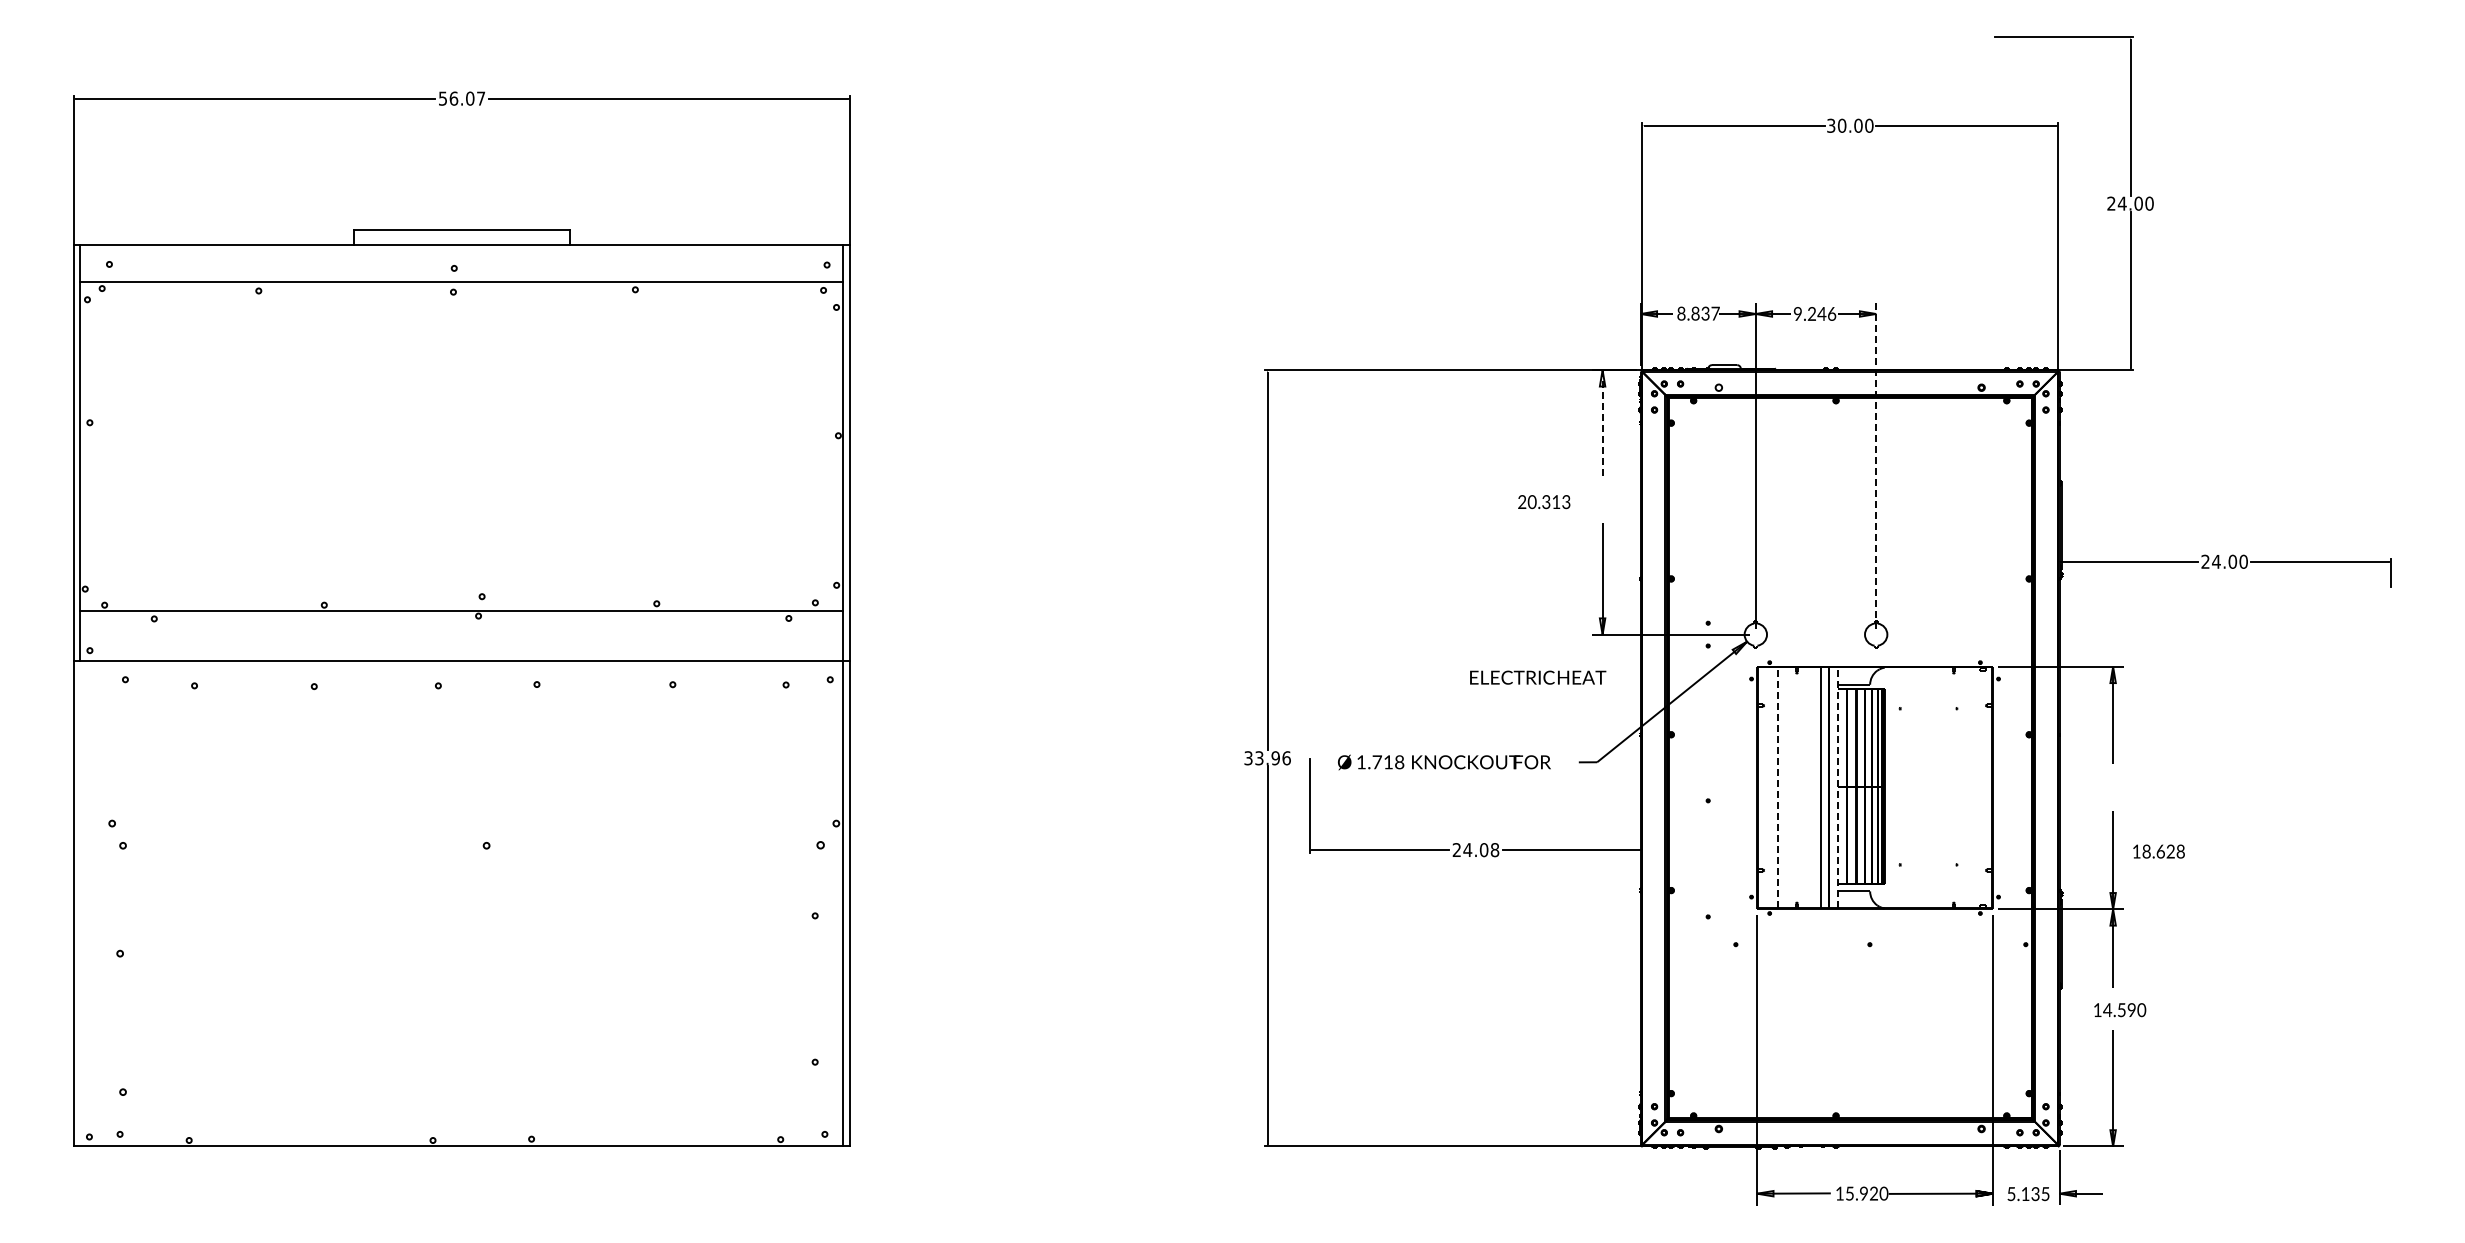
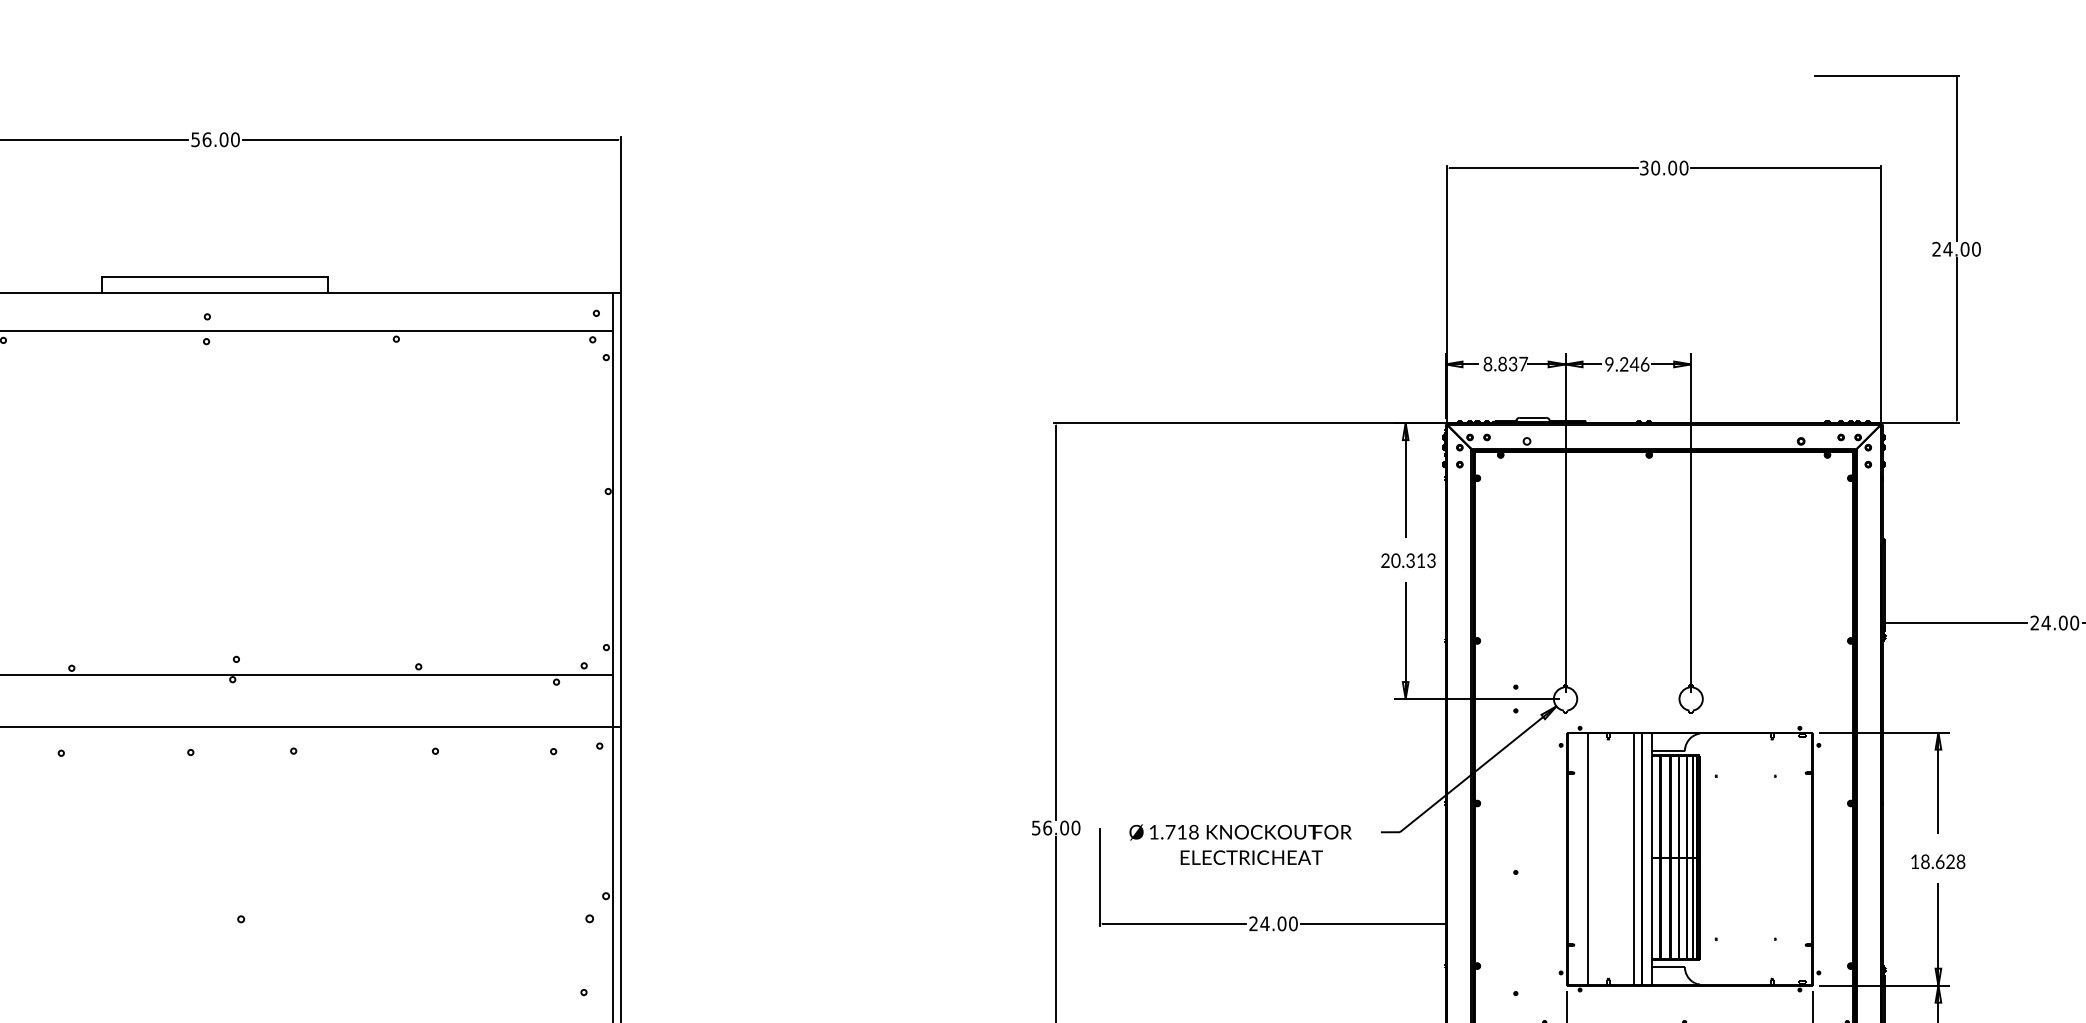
text: (480, 98) -> (234, 139), 56.07 -> 56.00
line: (1602, 425) -> (1405, 480), dashed -> solid
line: (1876, 465) -> (1691, 522), dashed -> solid
text: (1544, 502) -> (1408, 561), moved
text: (1538, 677) -> (1252, 857), moved
text: (1267, 758) -> (1056, 828), 33.96 -> 56.00
line: (1777, 787) -> (1588, 858), dashed -> solid
line: (1838, 787) -> (1651, 858), dashed -> solid
text: (1494, 849) -> (1292, 923), 24.08 -> 24.00
text: (2158, 851) -> (1937, 861), moved

